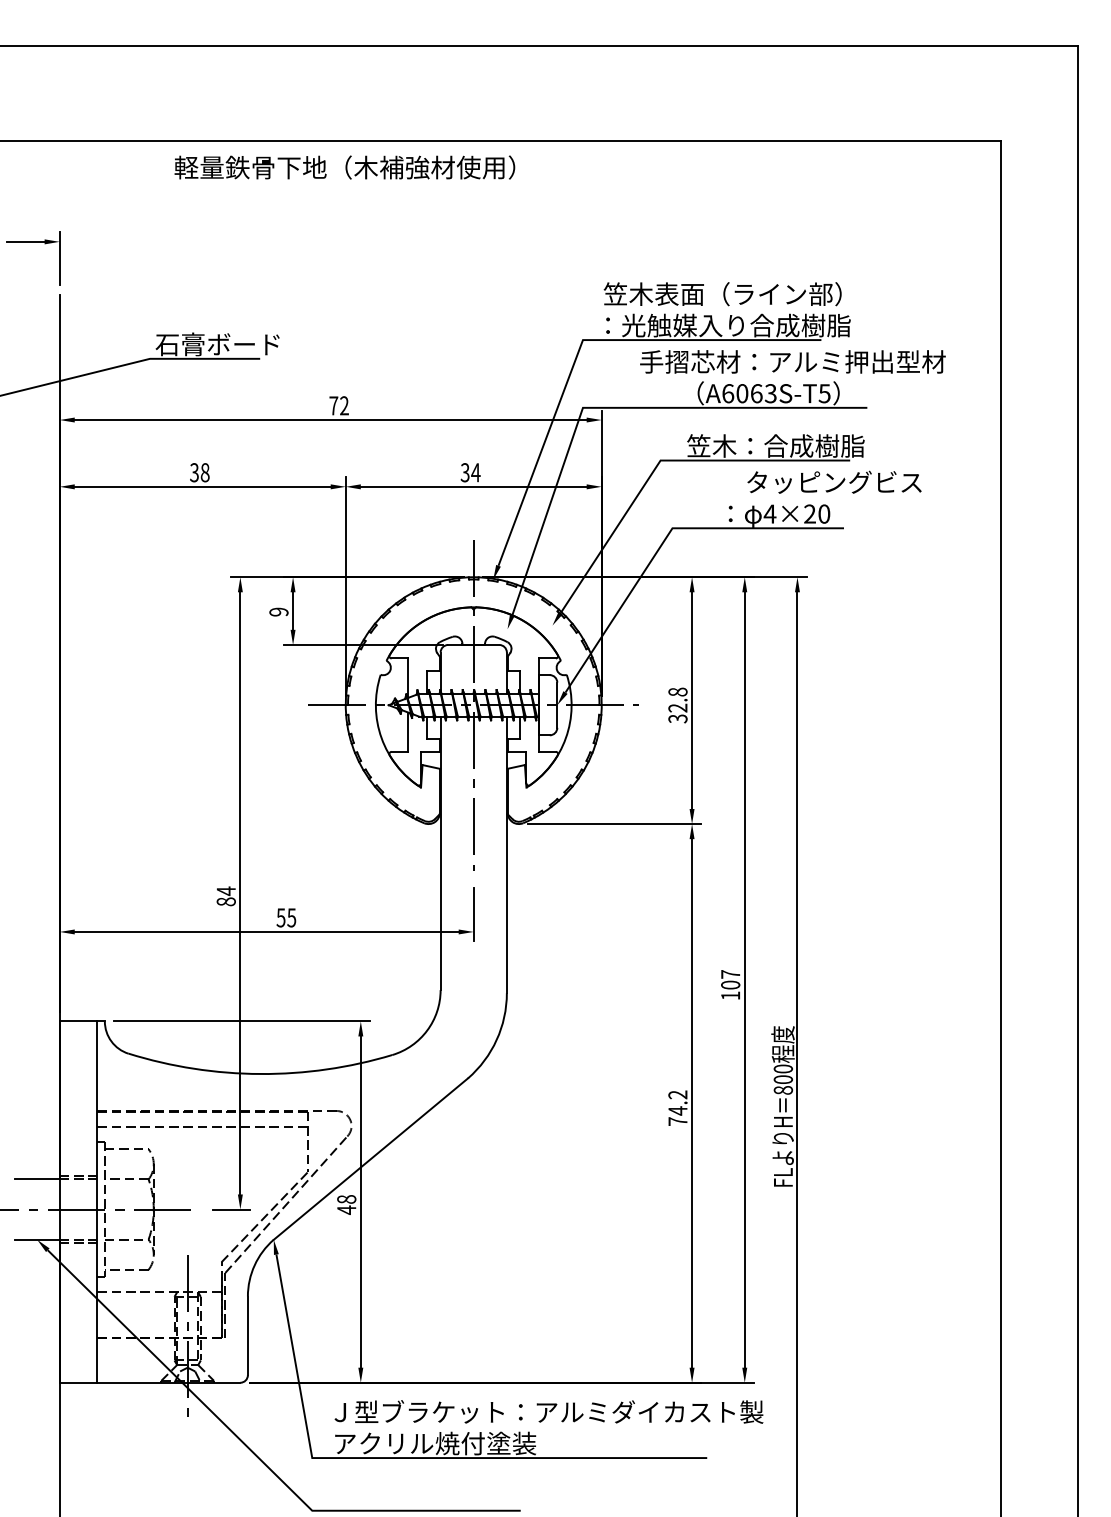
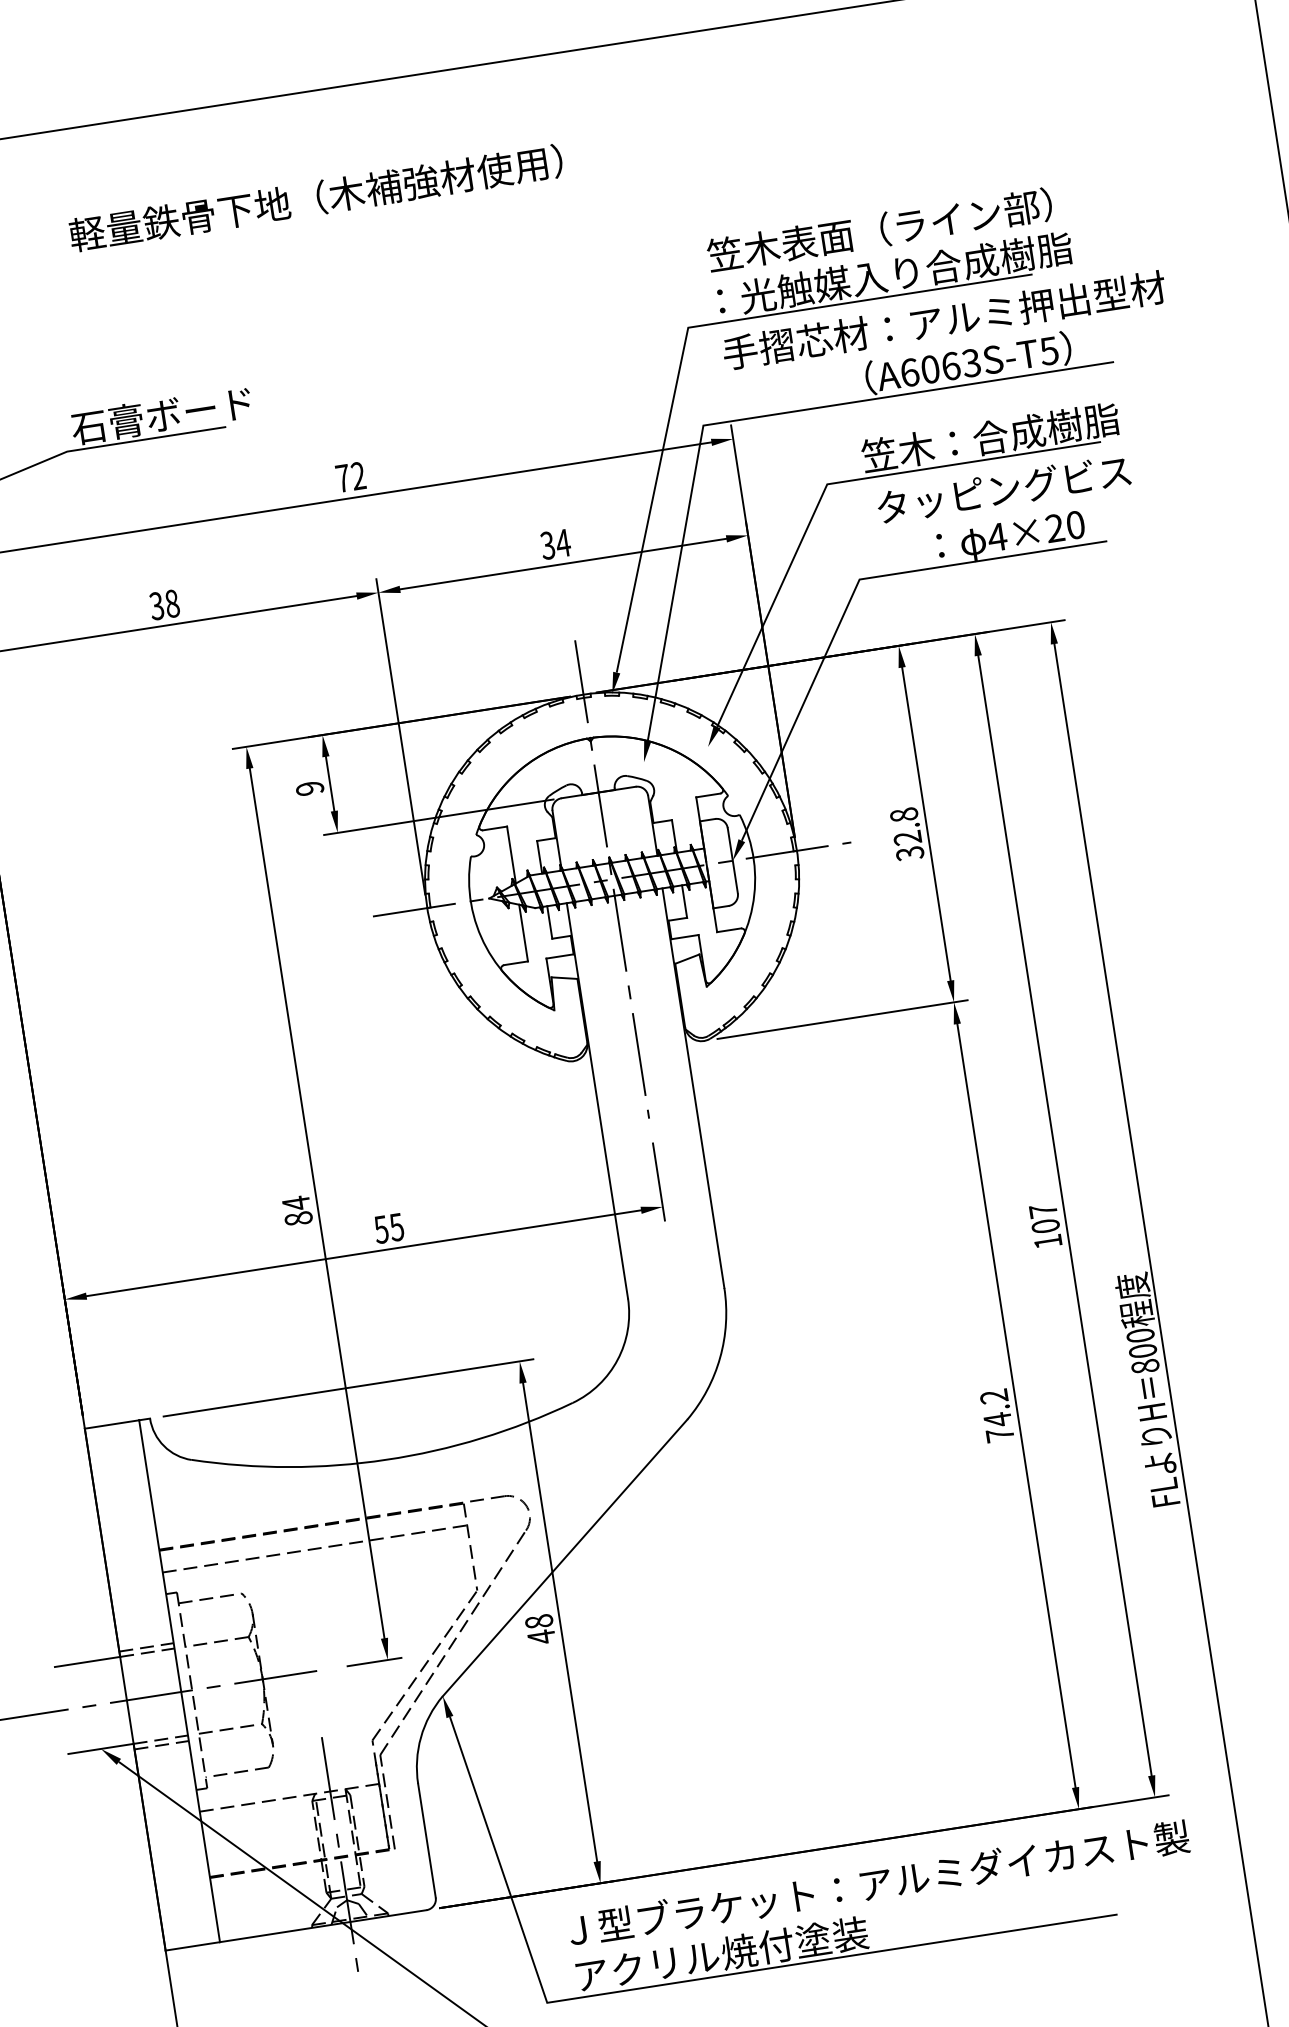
text: (344, 167) -> (315, 198), moved
text: (792, 361) -> (943, 319), moved
text: (834, 481) -> (1003, 488), moved

